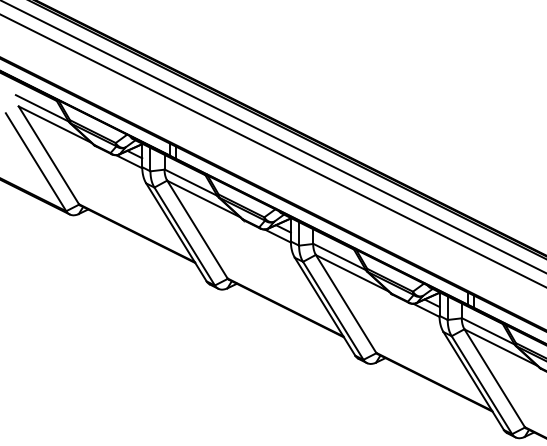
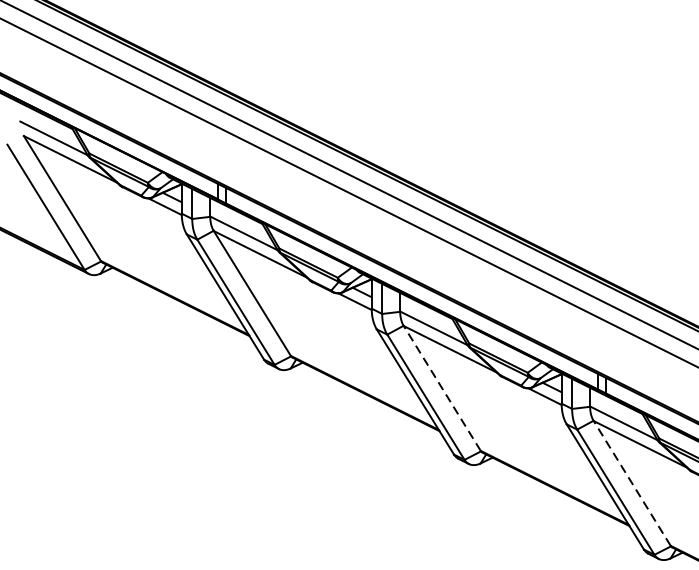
line: (345, 303) -> (441, 387), solid -> dashed
line: (494, 377) -> (631, 482), solid -> dashed

